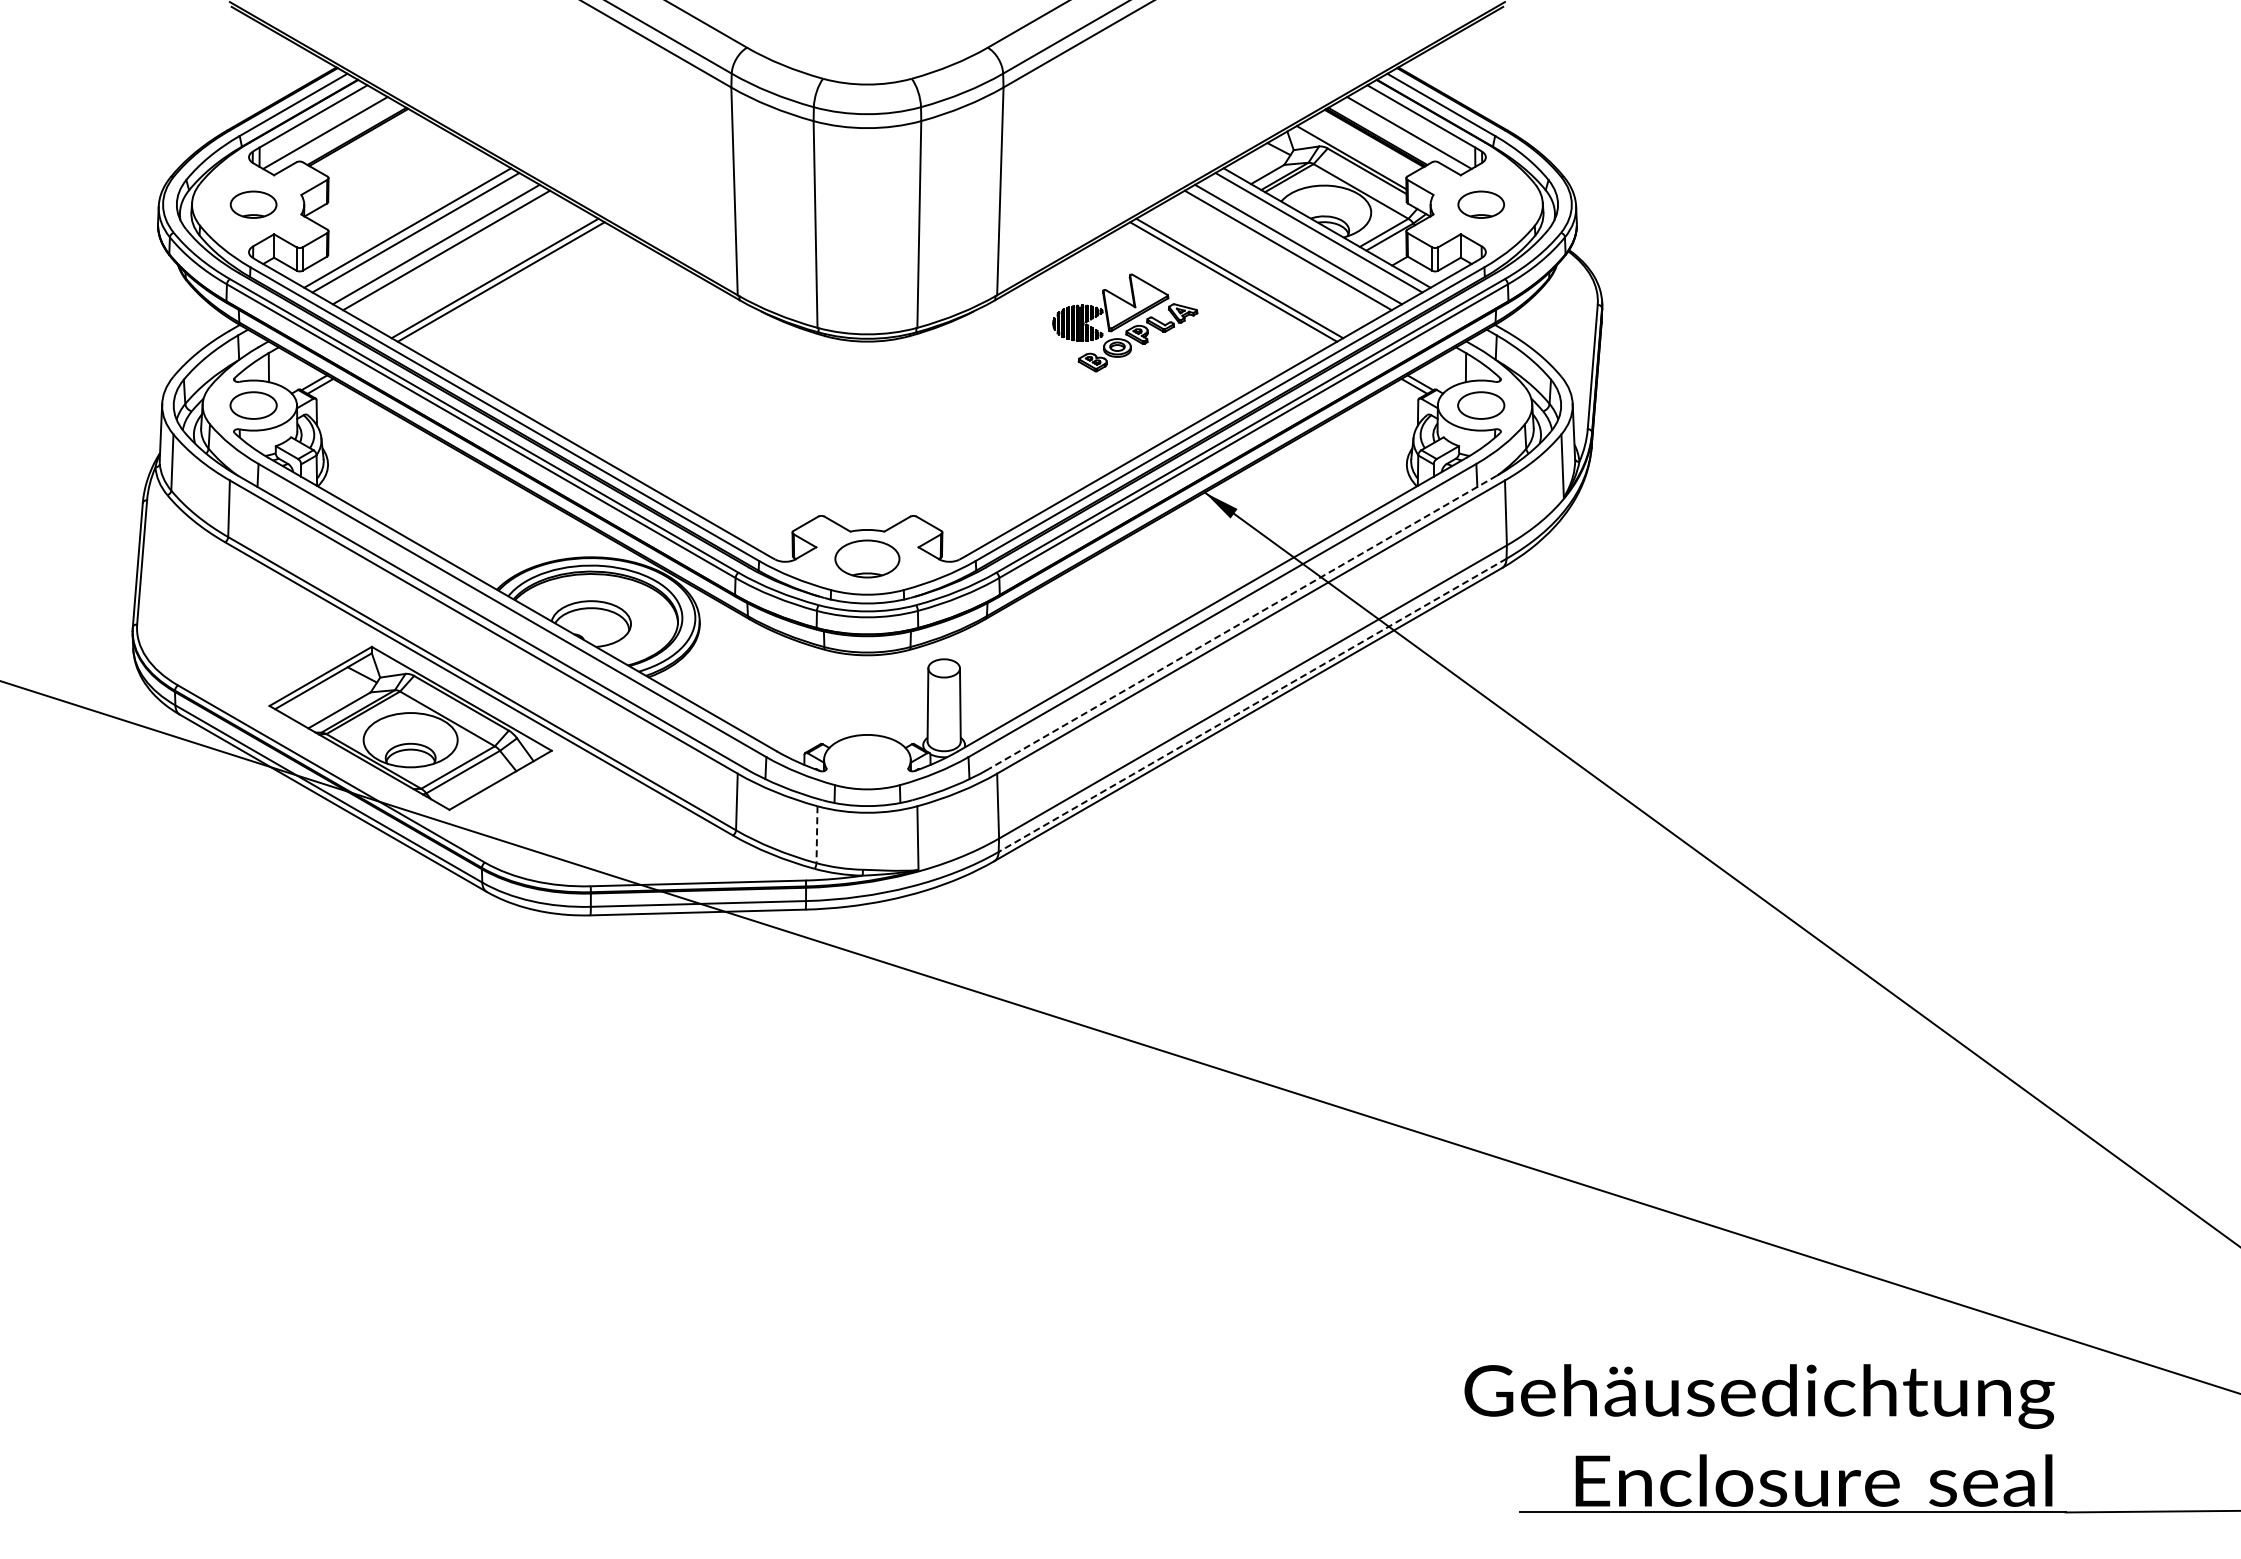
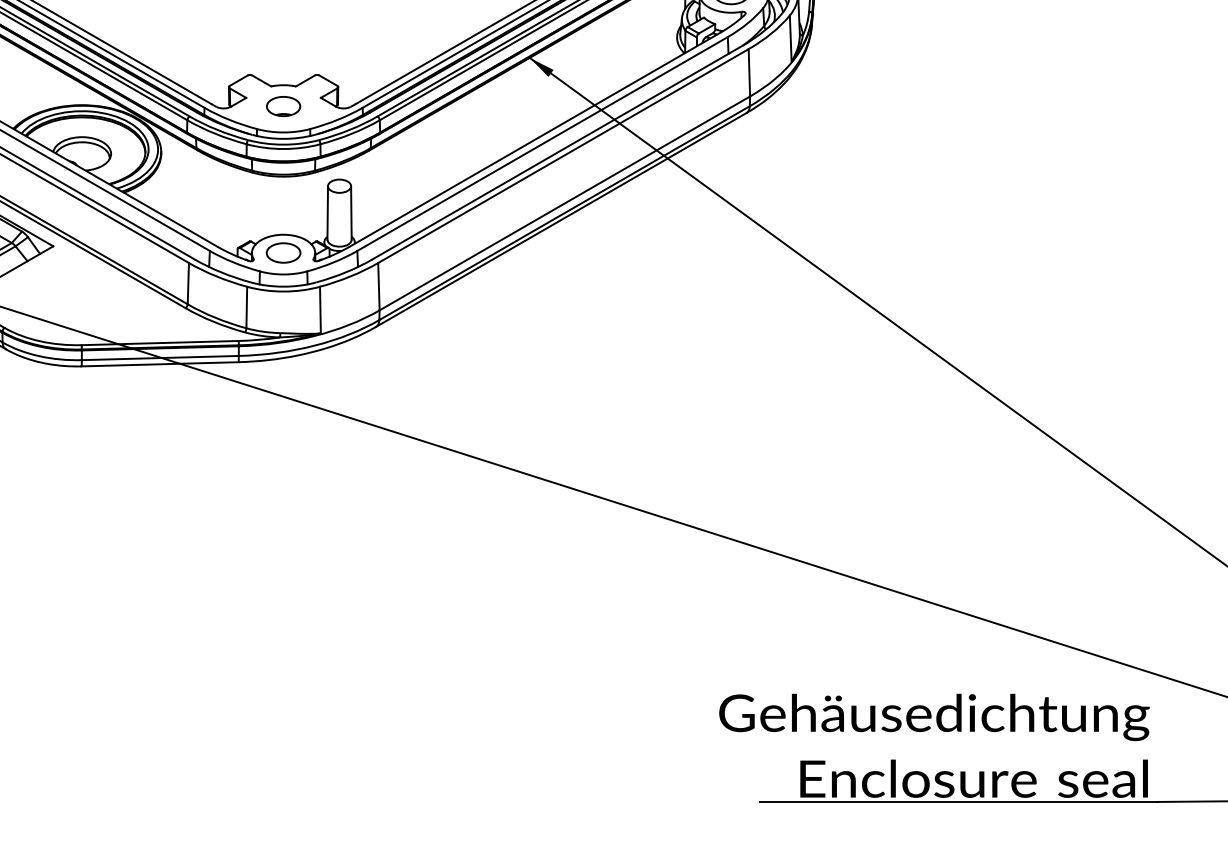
part: (867, 559) -> (283, 106), size x0.71
line: (1242, 622) -> (557, 152), dashed -> solid
line: (1252, 705) -> (564, 213), dashed -> solid
part: (867, 759) -> (283, 252), added
line: (817, 835) -> (247, 308), dashed -> solid

